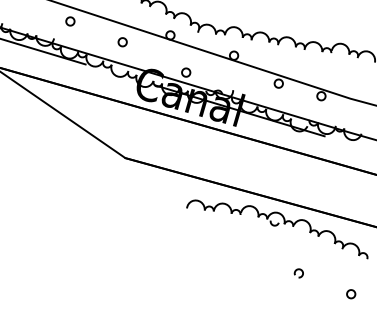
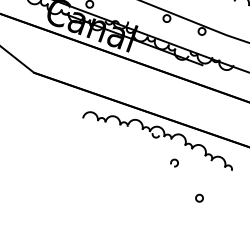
curve: (296, 271) -> (172, 161), moved
part: (351, 294) -> (199, 198), moved

